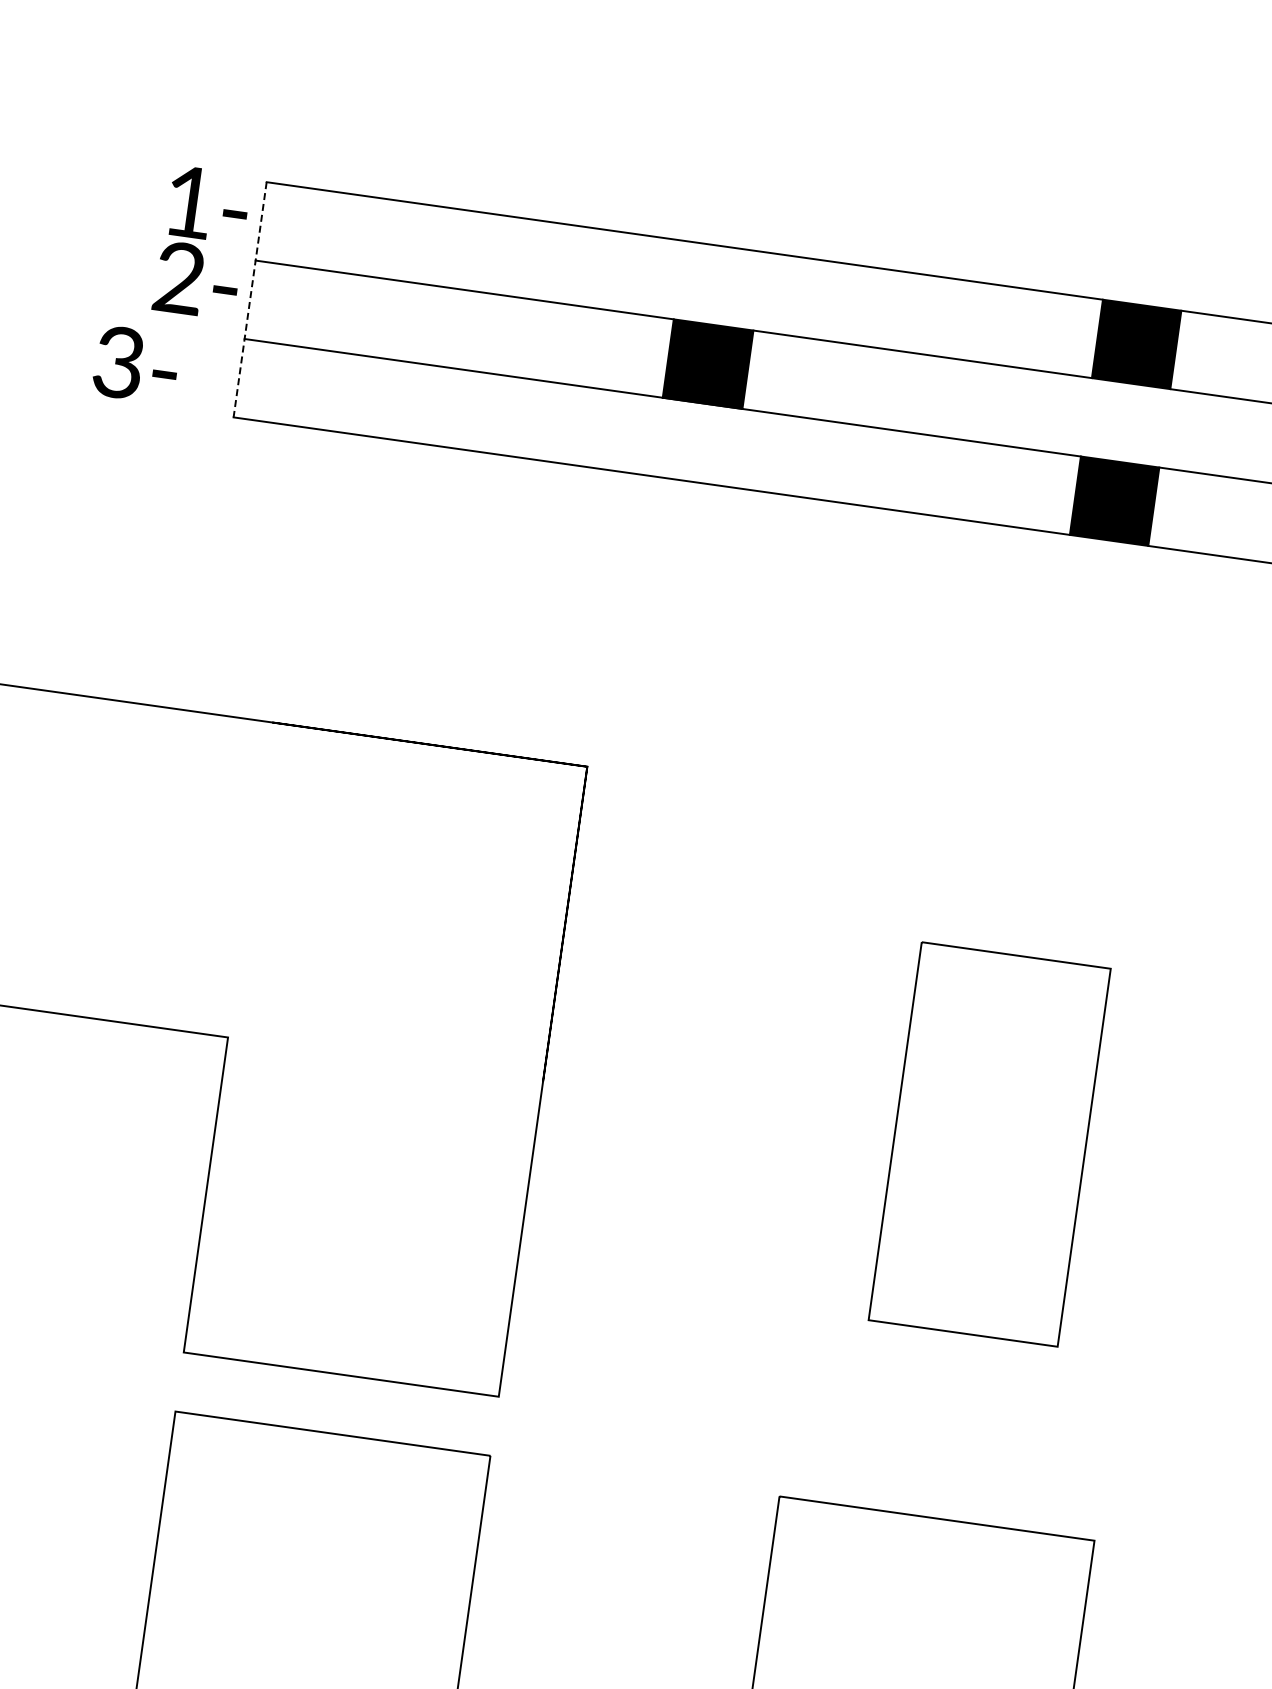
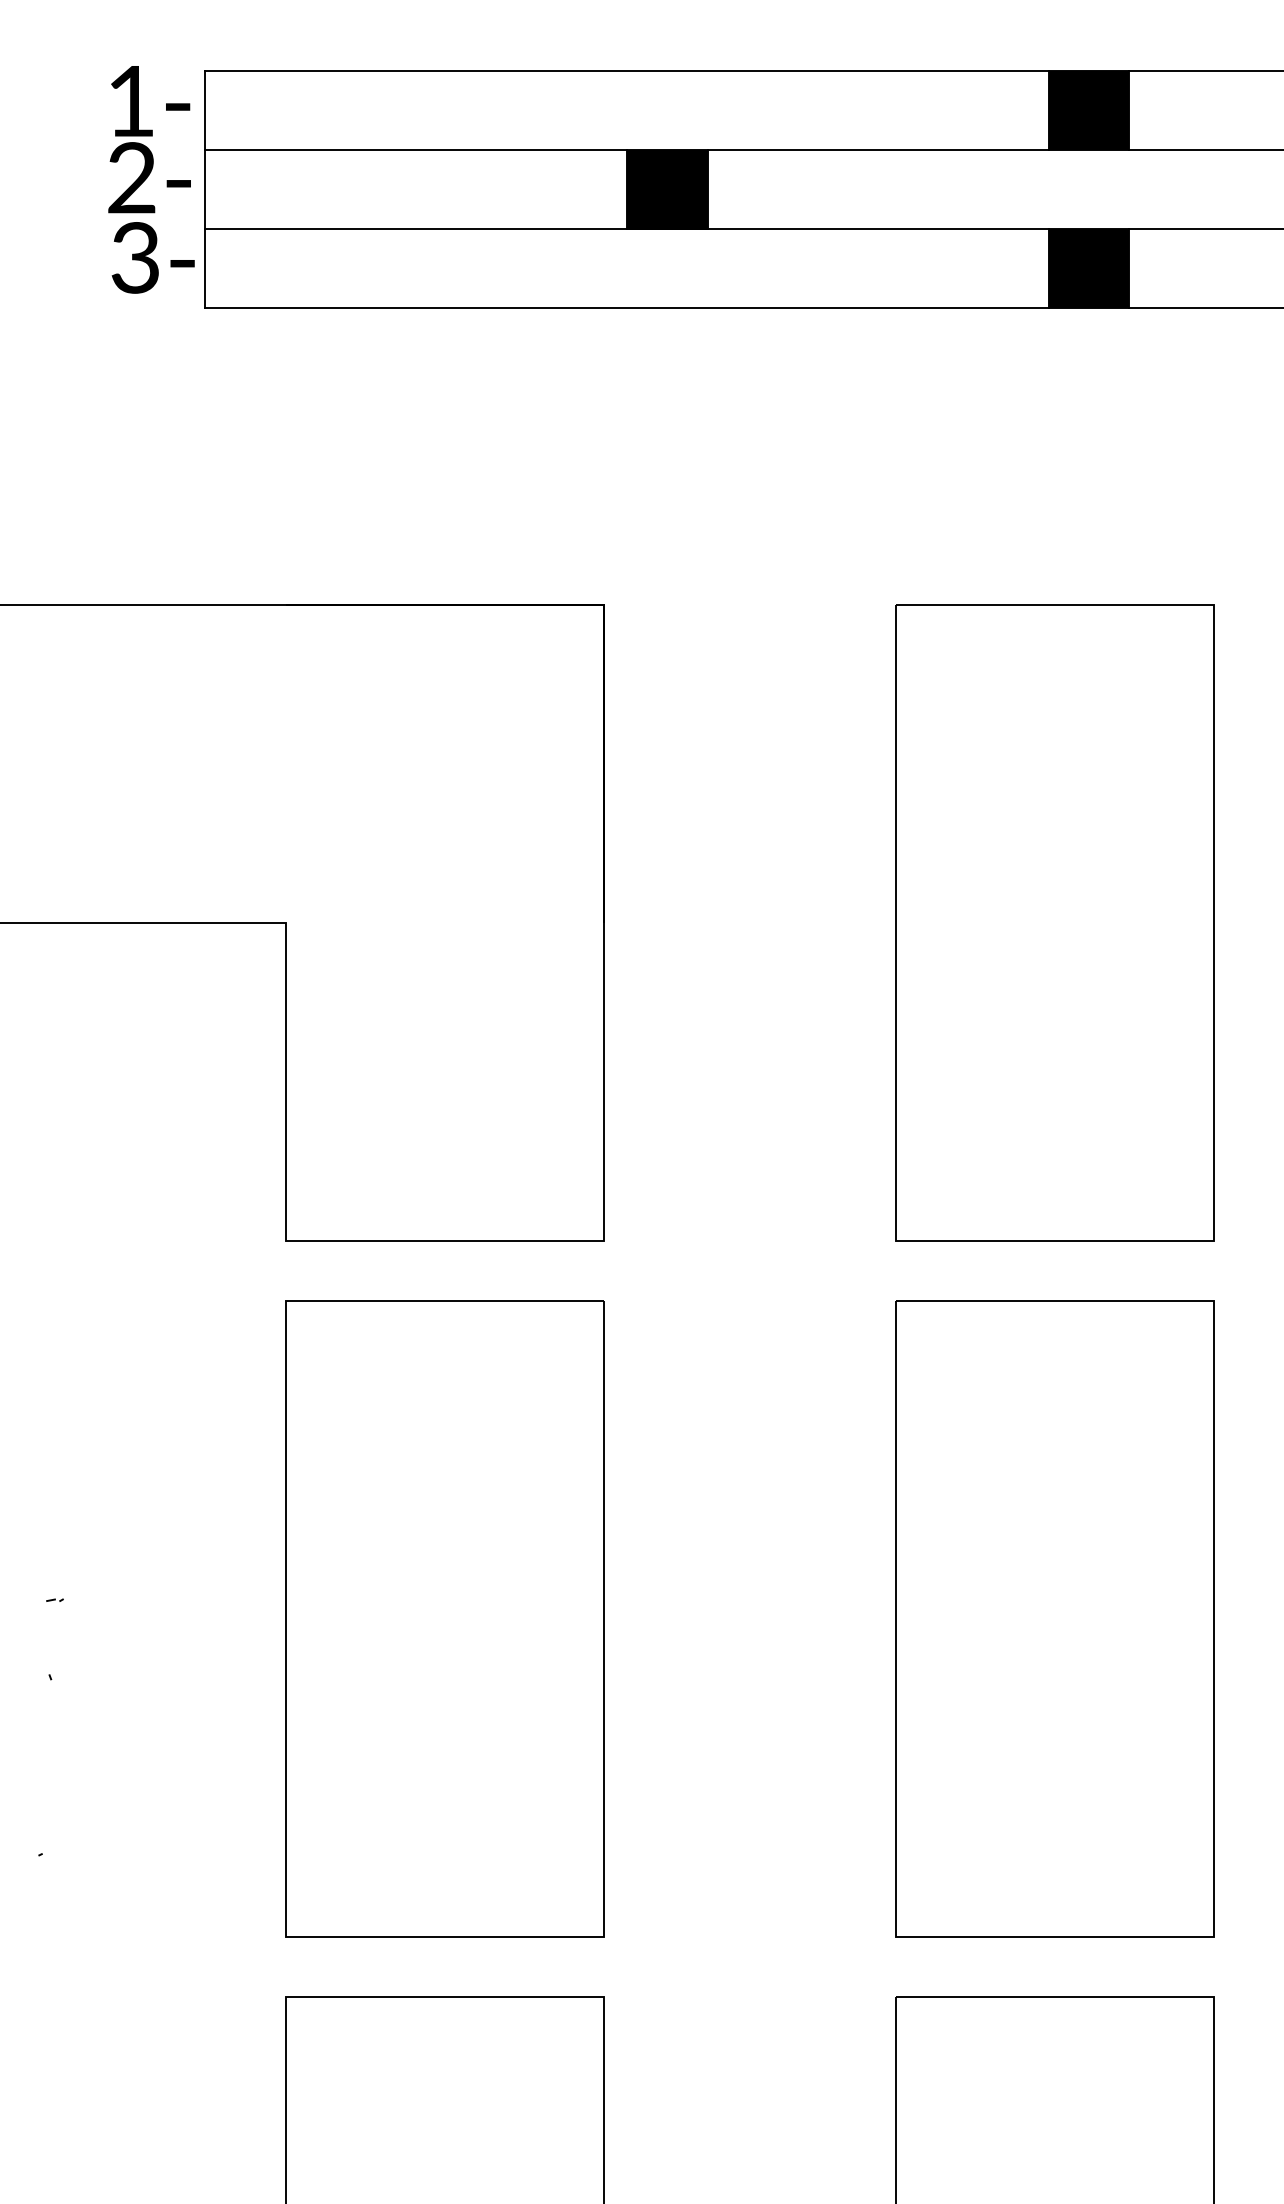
line: (249, 299) -> (204, 189), dashed -> solid
text: (135, 364) -> (152, 257), moved
part: (989, 1143) -> (1054, 922), size x1.67

